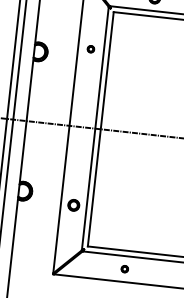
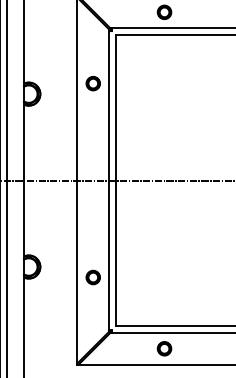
part: (90, 48) -> (92, 83), size x1.67
part: (124, 268) -> (164, 348), size x1.67

